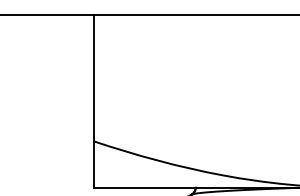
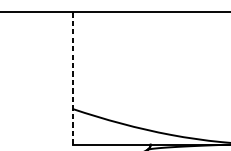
line: (94, 100) -> (72, 77), solid -> dashed

